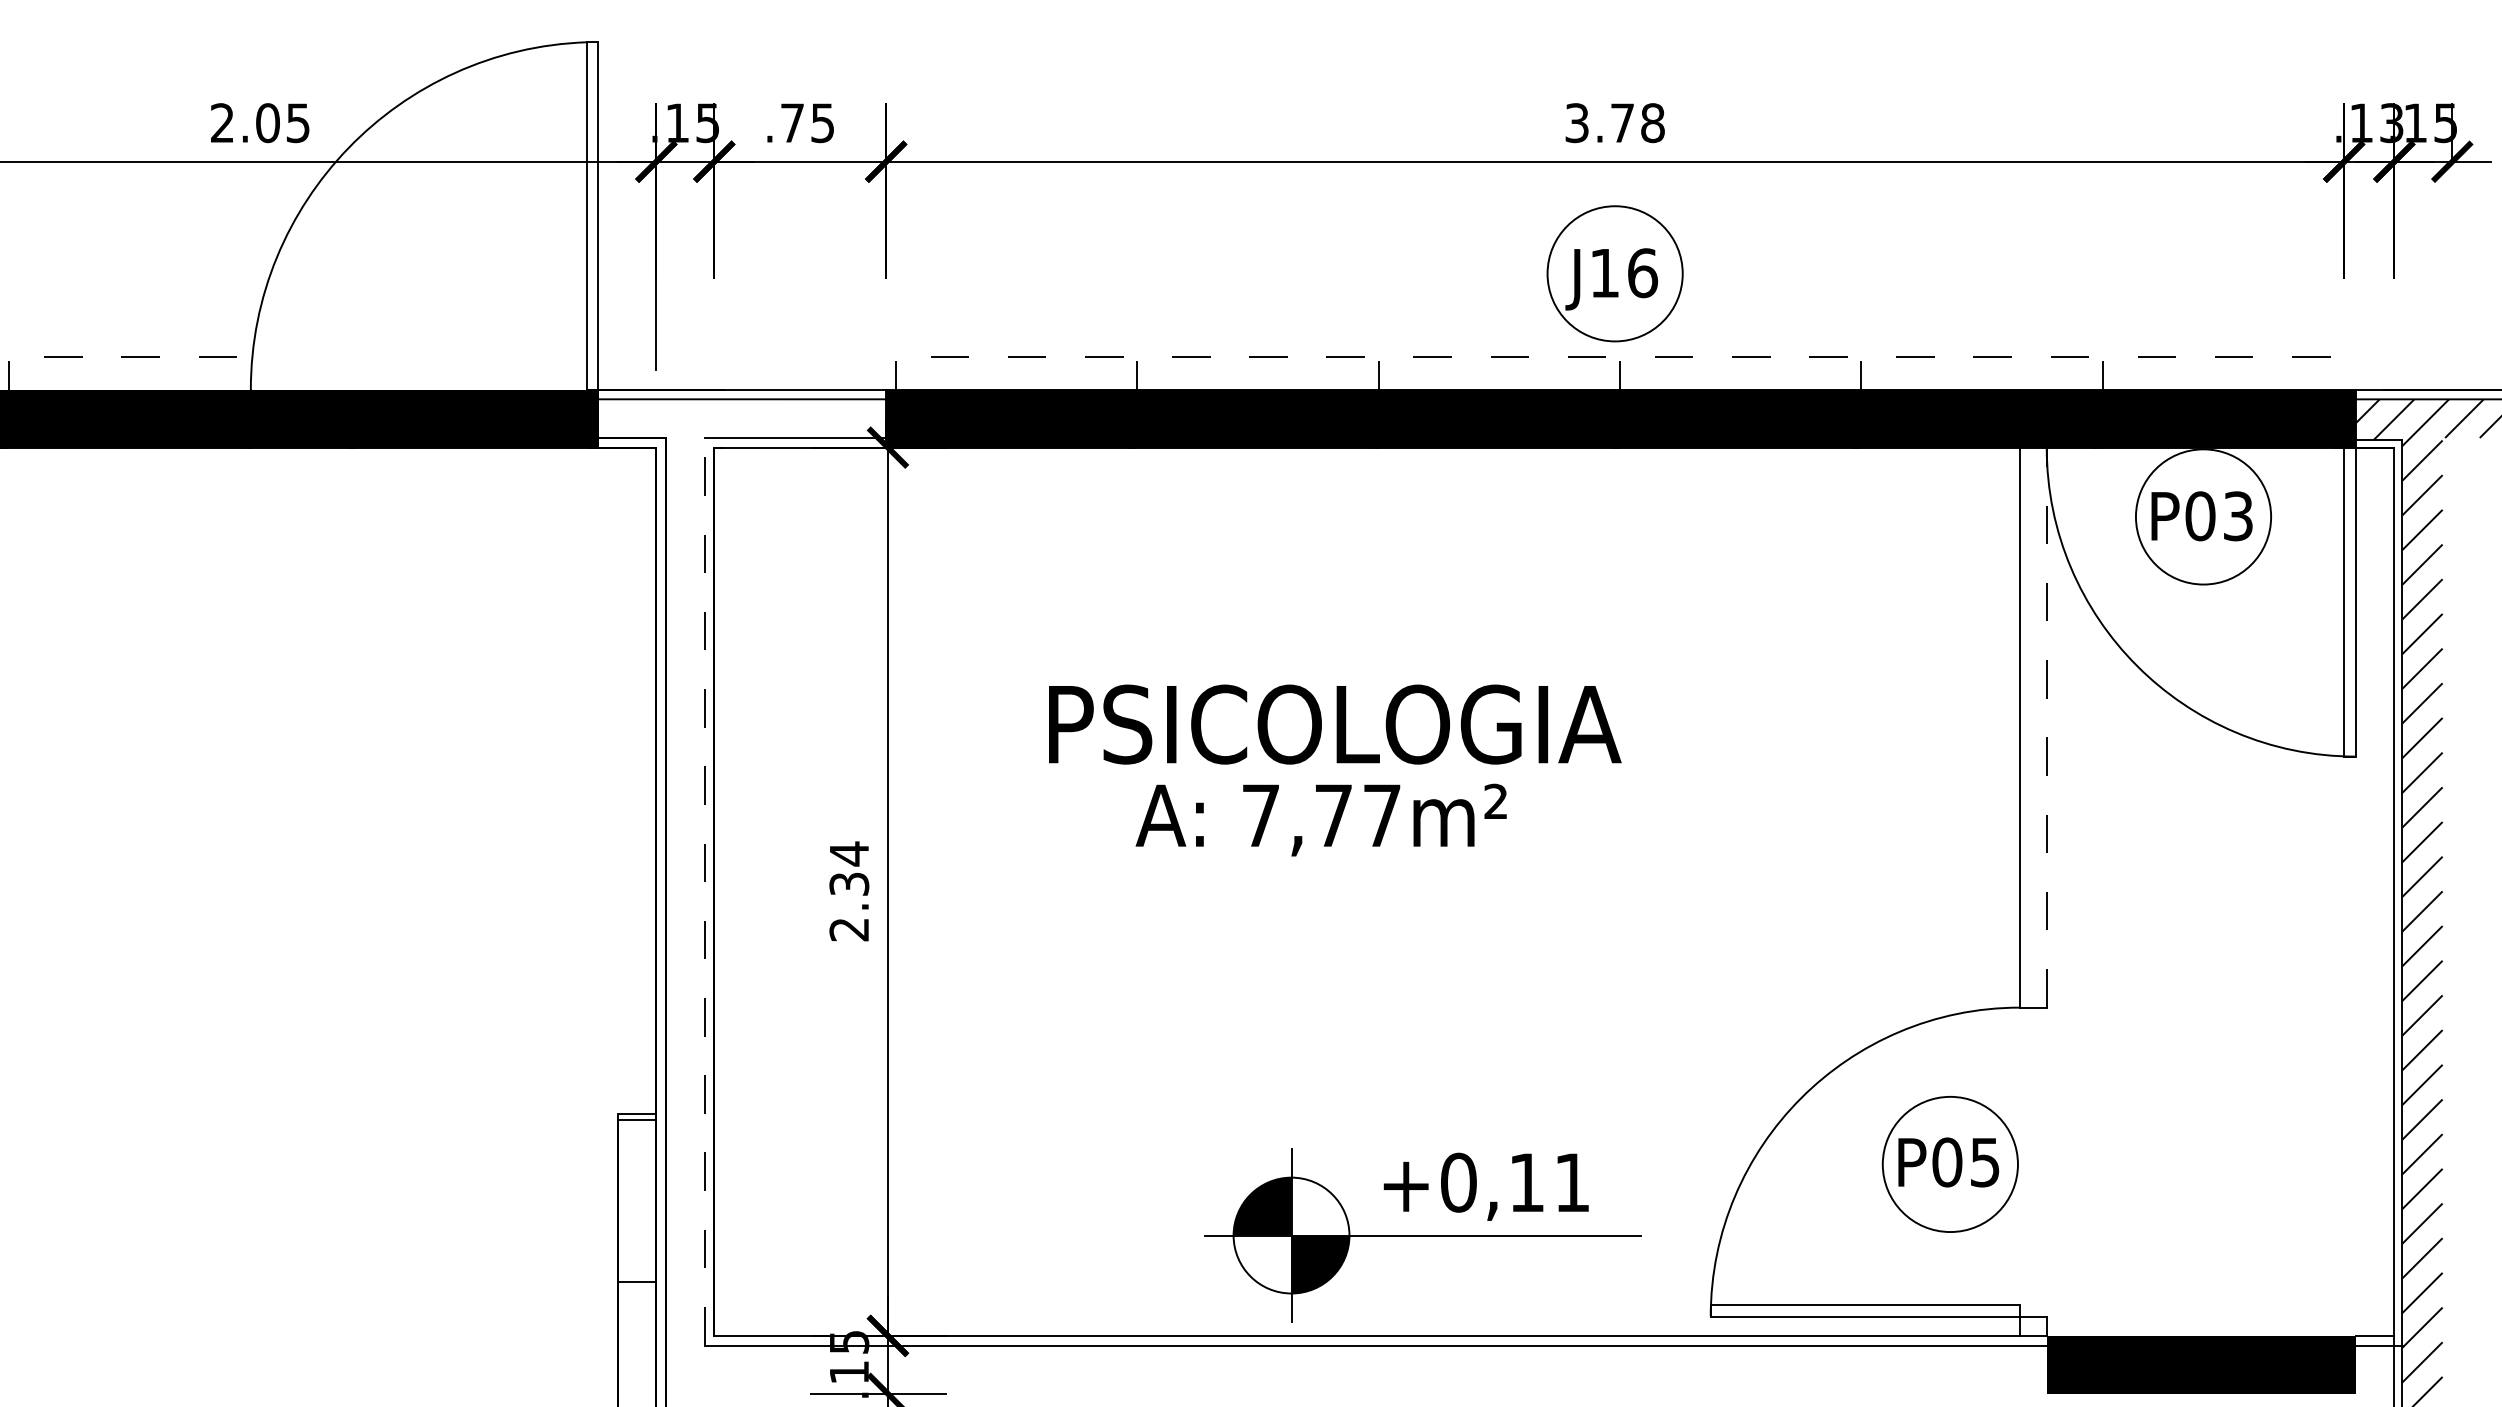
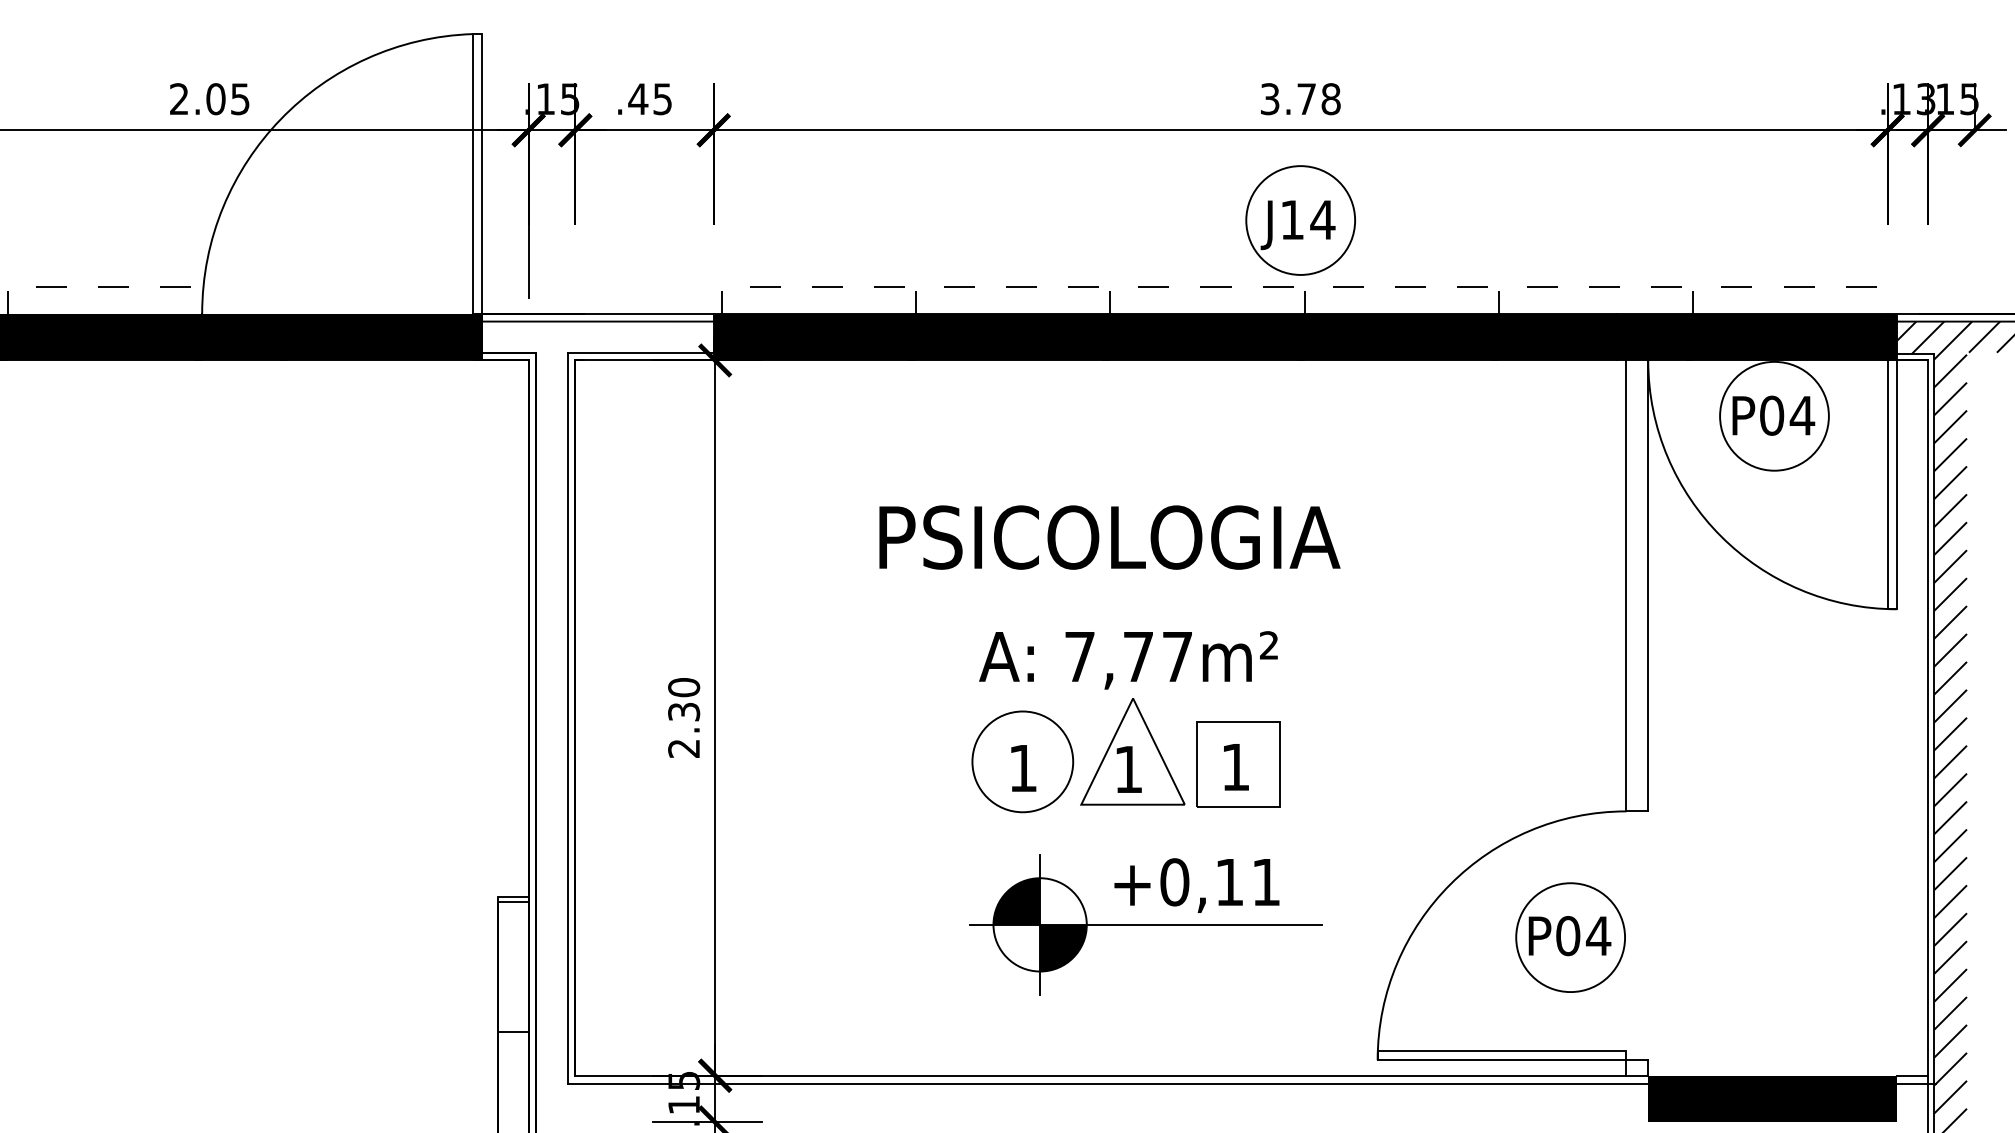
text: (792, 122) -> (638, 98), .75 -> .45
text: (1642, 273) -> (1322, 220), J16 -> J14
text: (2238, 516) -> (1802, 415), P03 -> P04
text: (1335, 724) -> (1110, 537), moved
line: (2046, 727) -> (1648, 585), dashed -> solid
text: (1320, 819) -> (1127, 659), moved
text: (849, 853) -> (684, 687), 2.34 -> 2.30
line: (704, 891) -> (567, 717), dashed -> solid
part: (1398, 938) -> (1126, 755), added
text: (1984, 1162) -> (1598, 936), P05 -> P04
part: (1422, 1235) -> (1145, 924), moved

